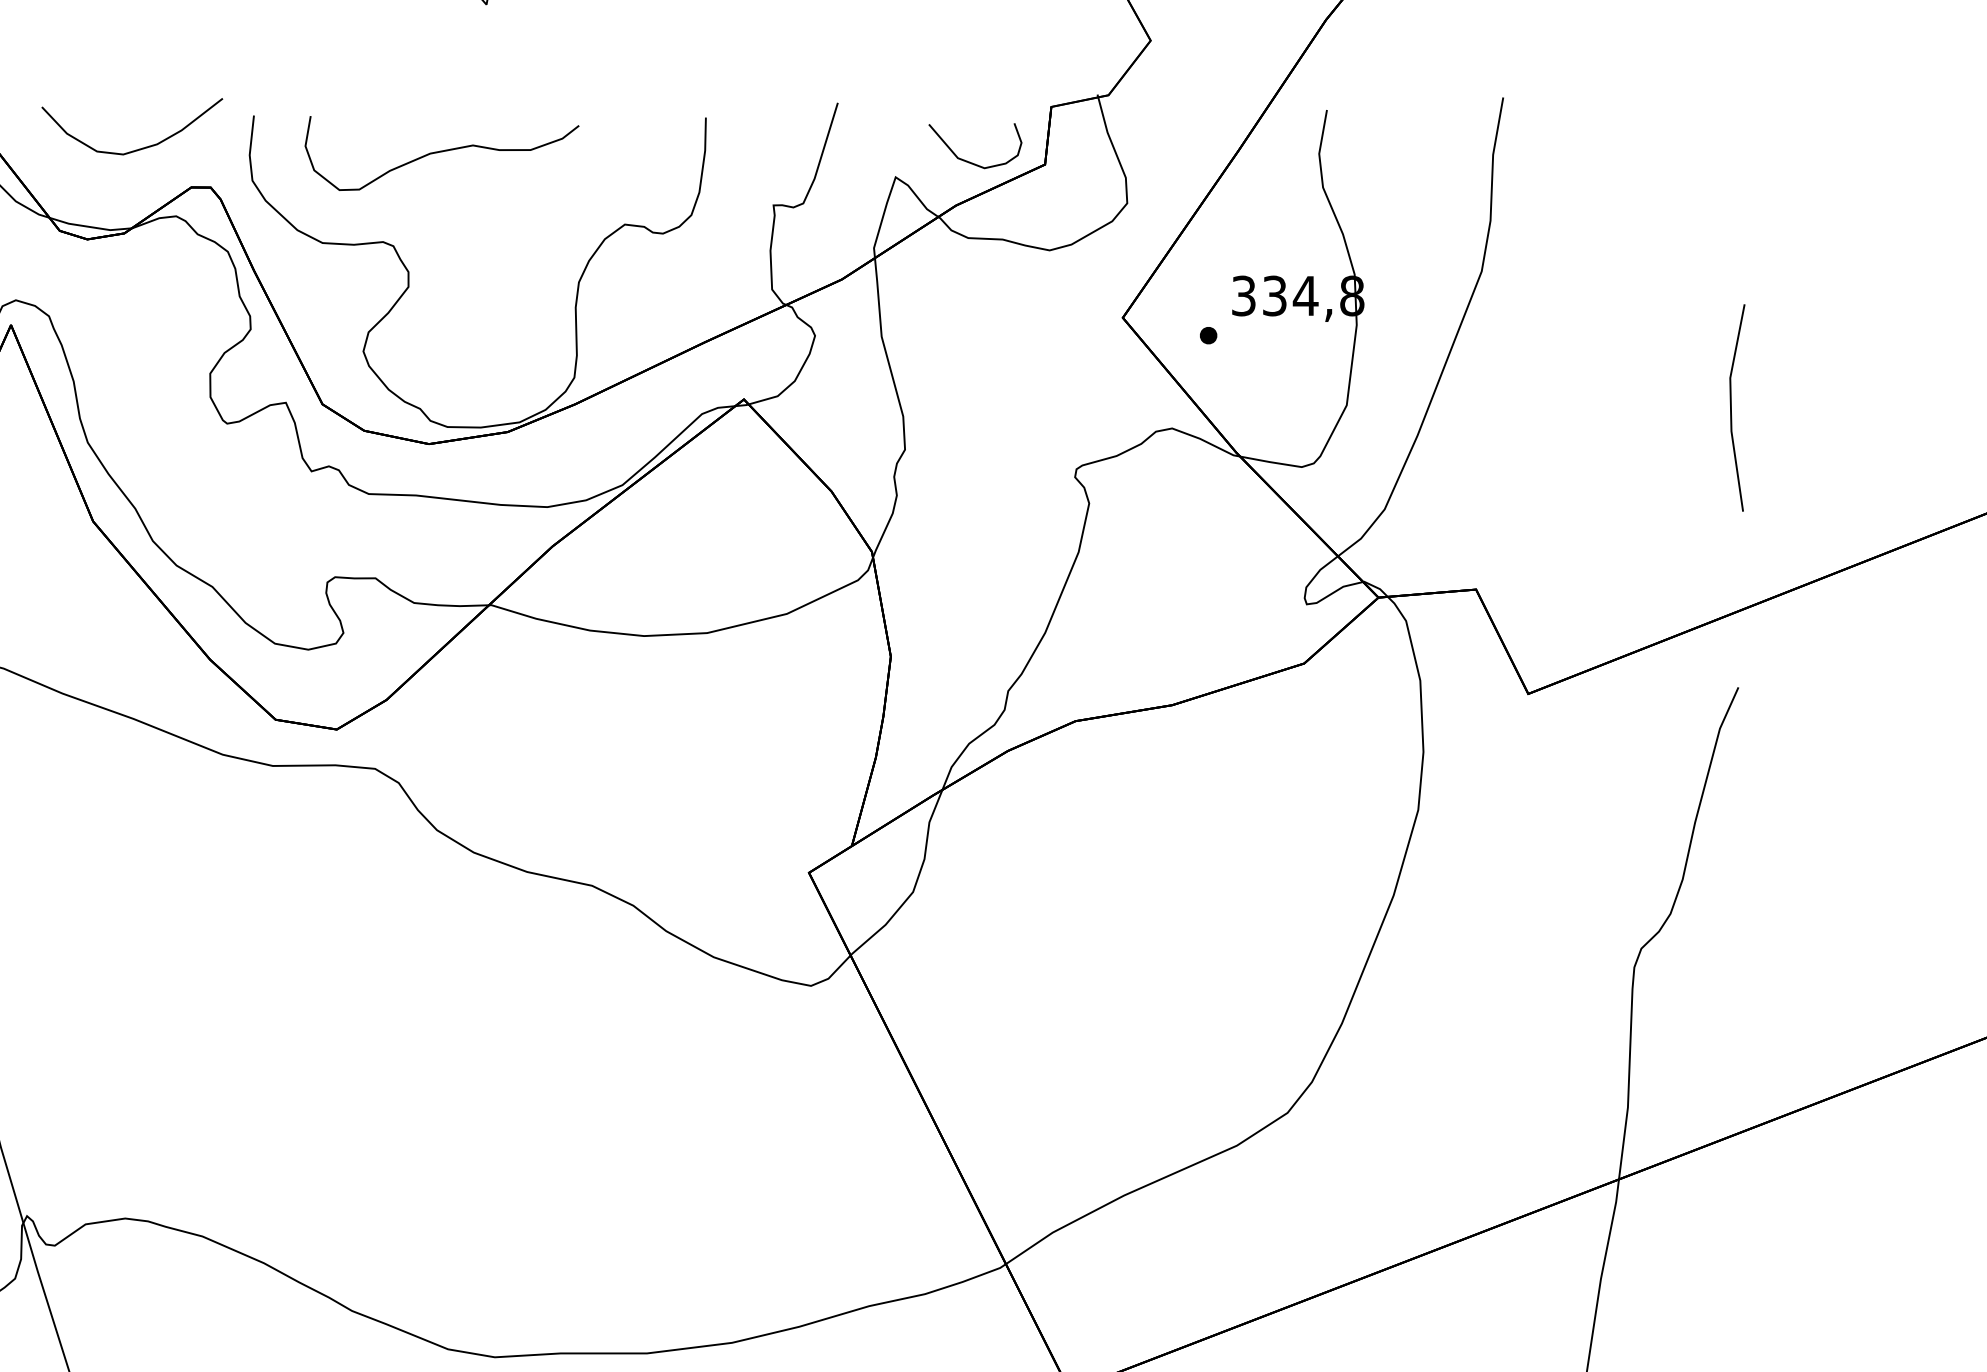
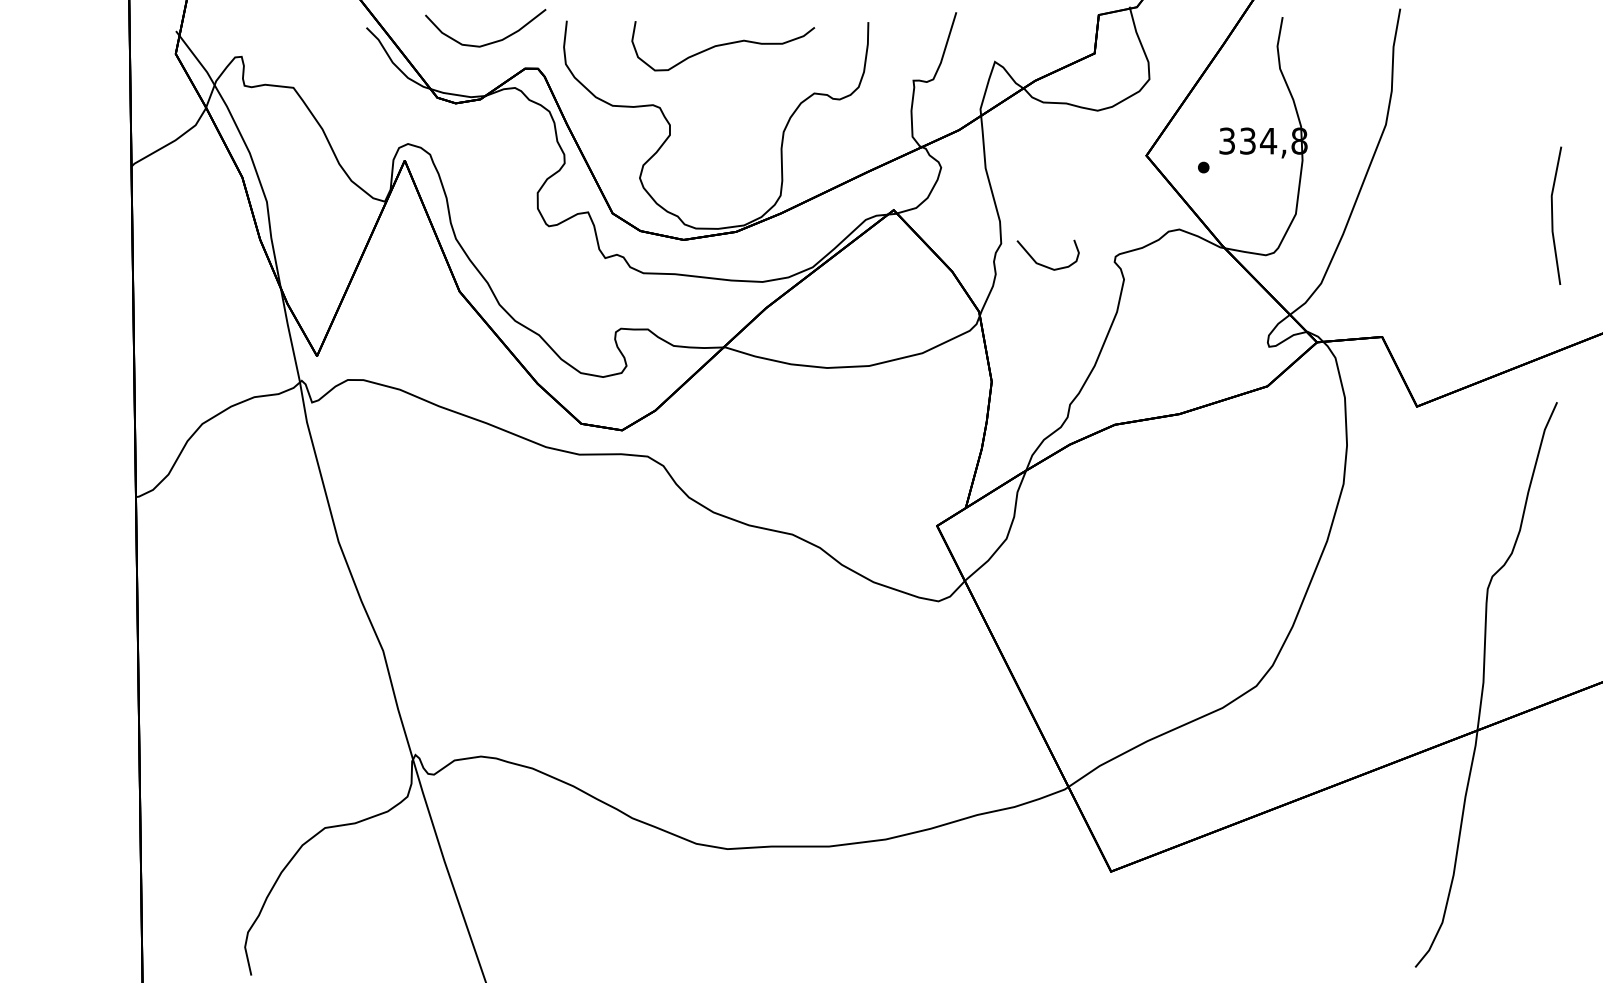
curve: (442, 152) -> (723, 45), moved
curve: (968, 160) -> (1043, 264), moved

